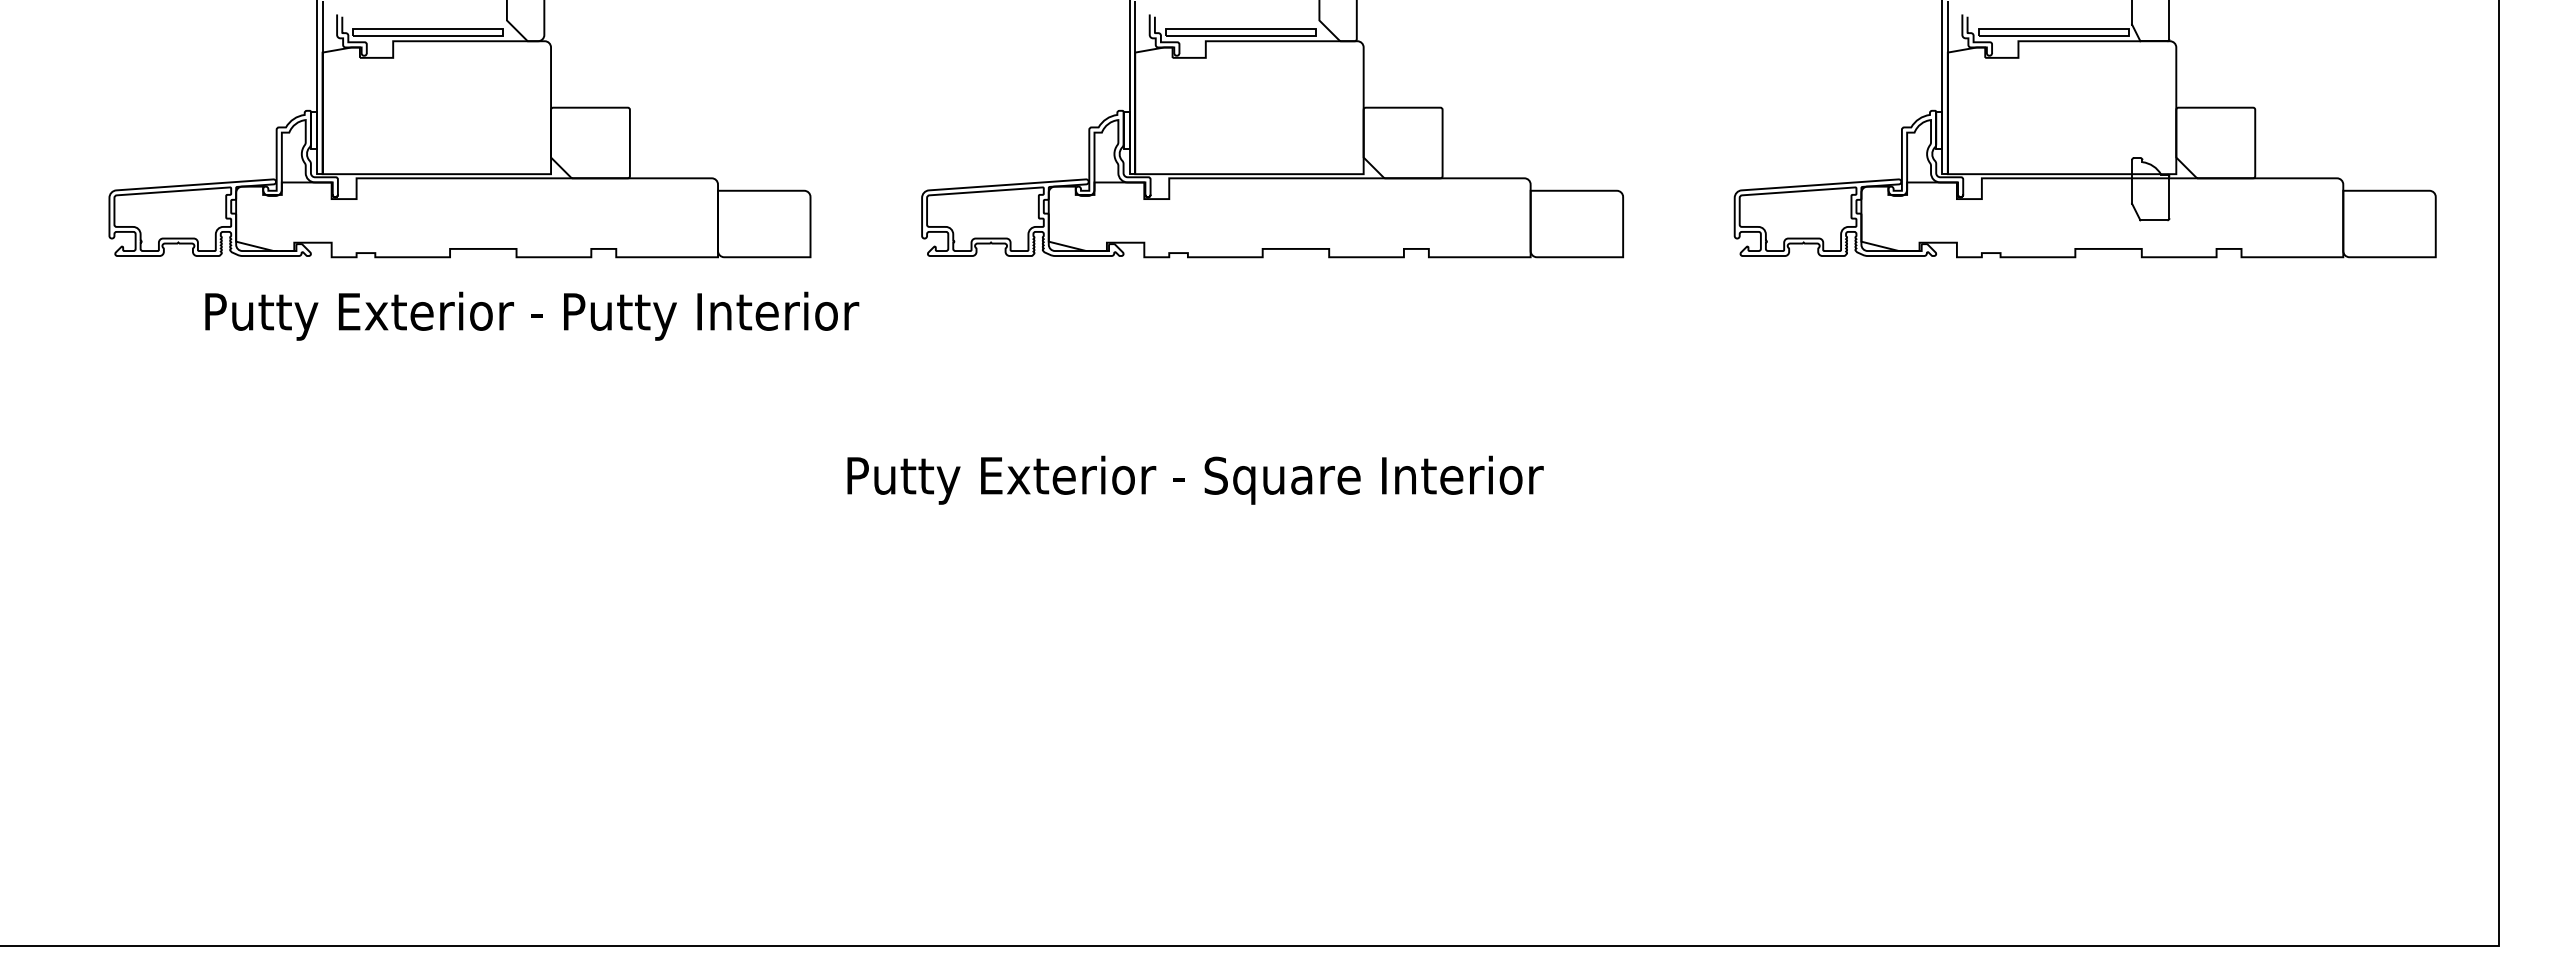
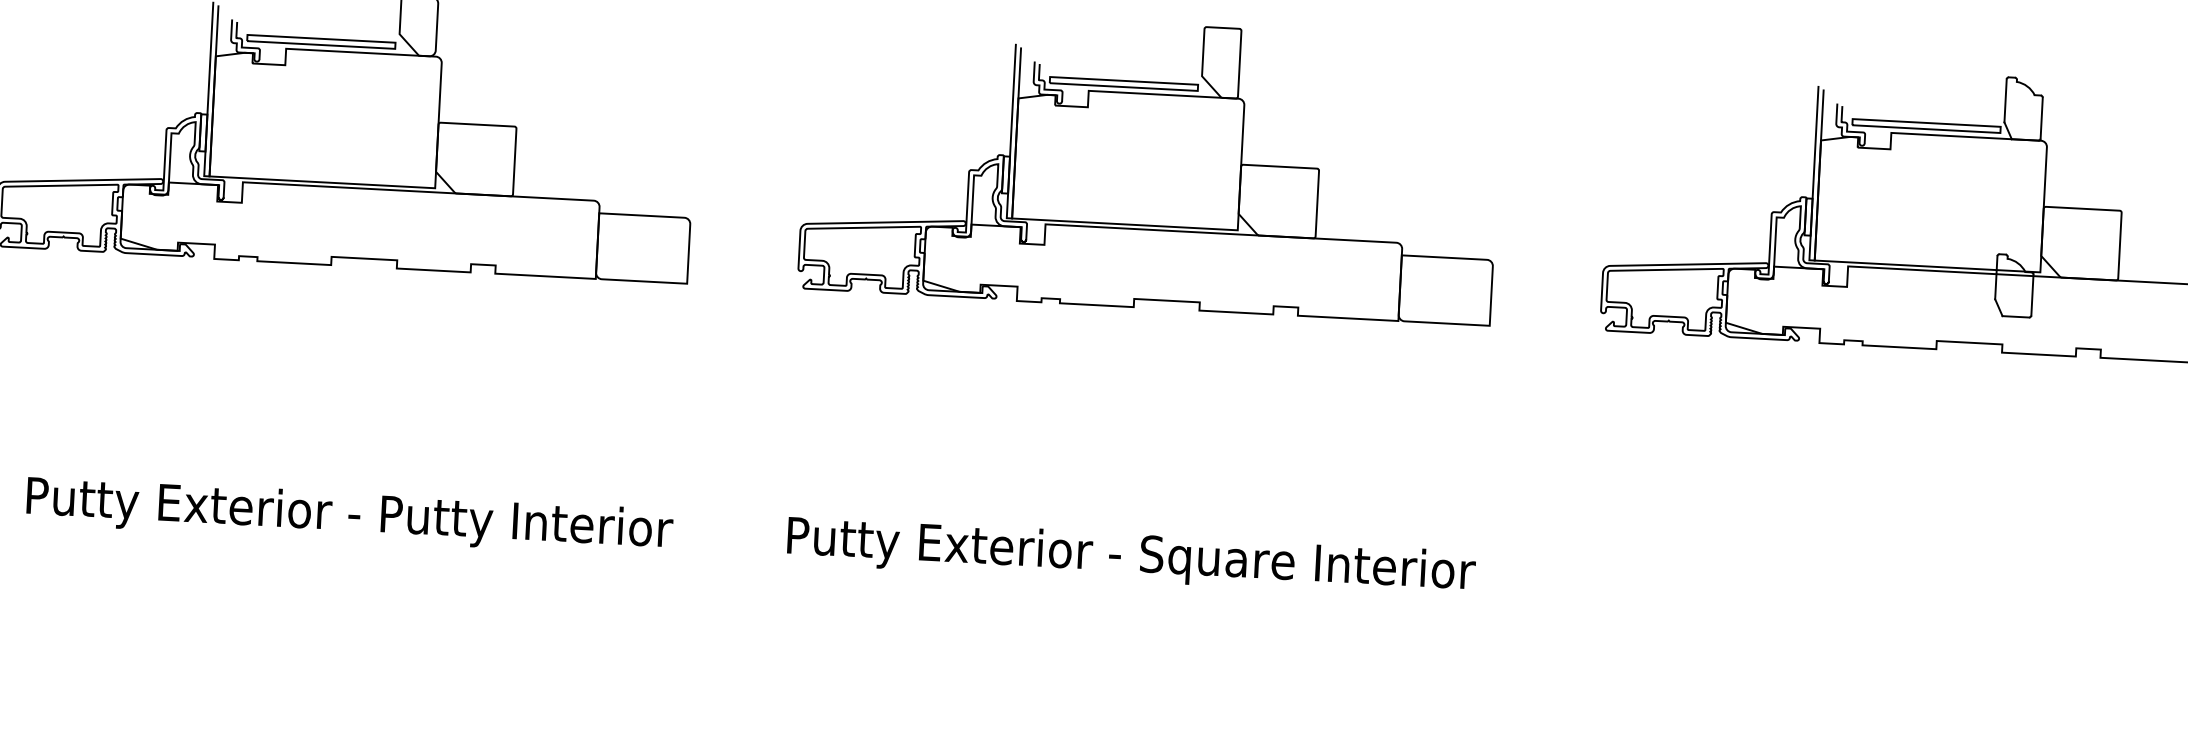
text: (532, 315) -> (350, 515), moved
text: (1195, 479) -> (1131, 556), moved

